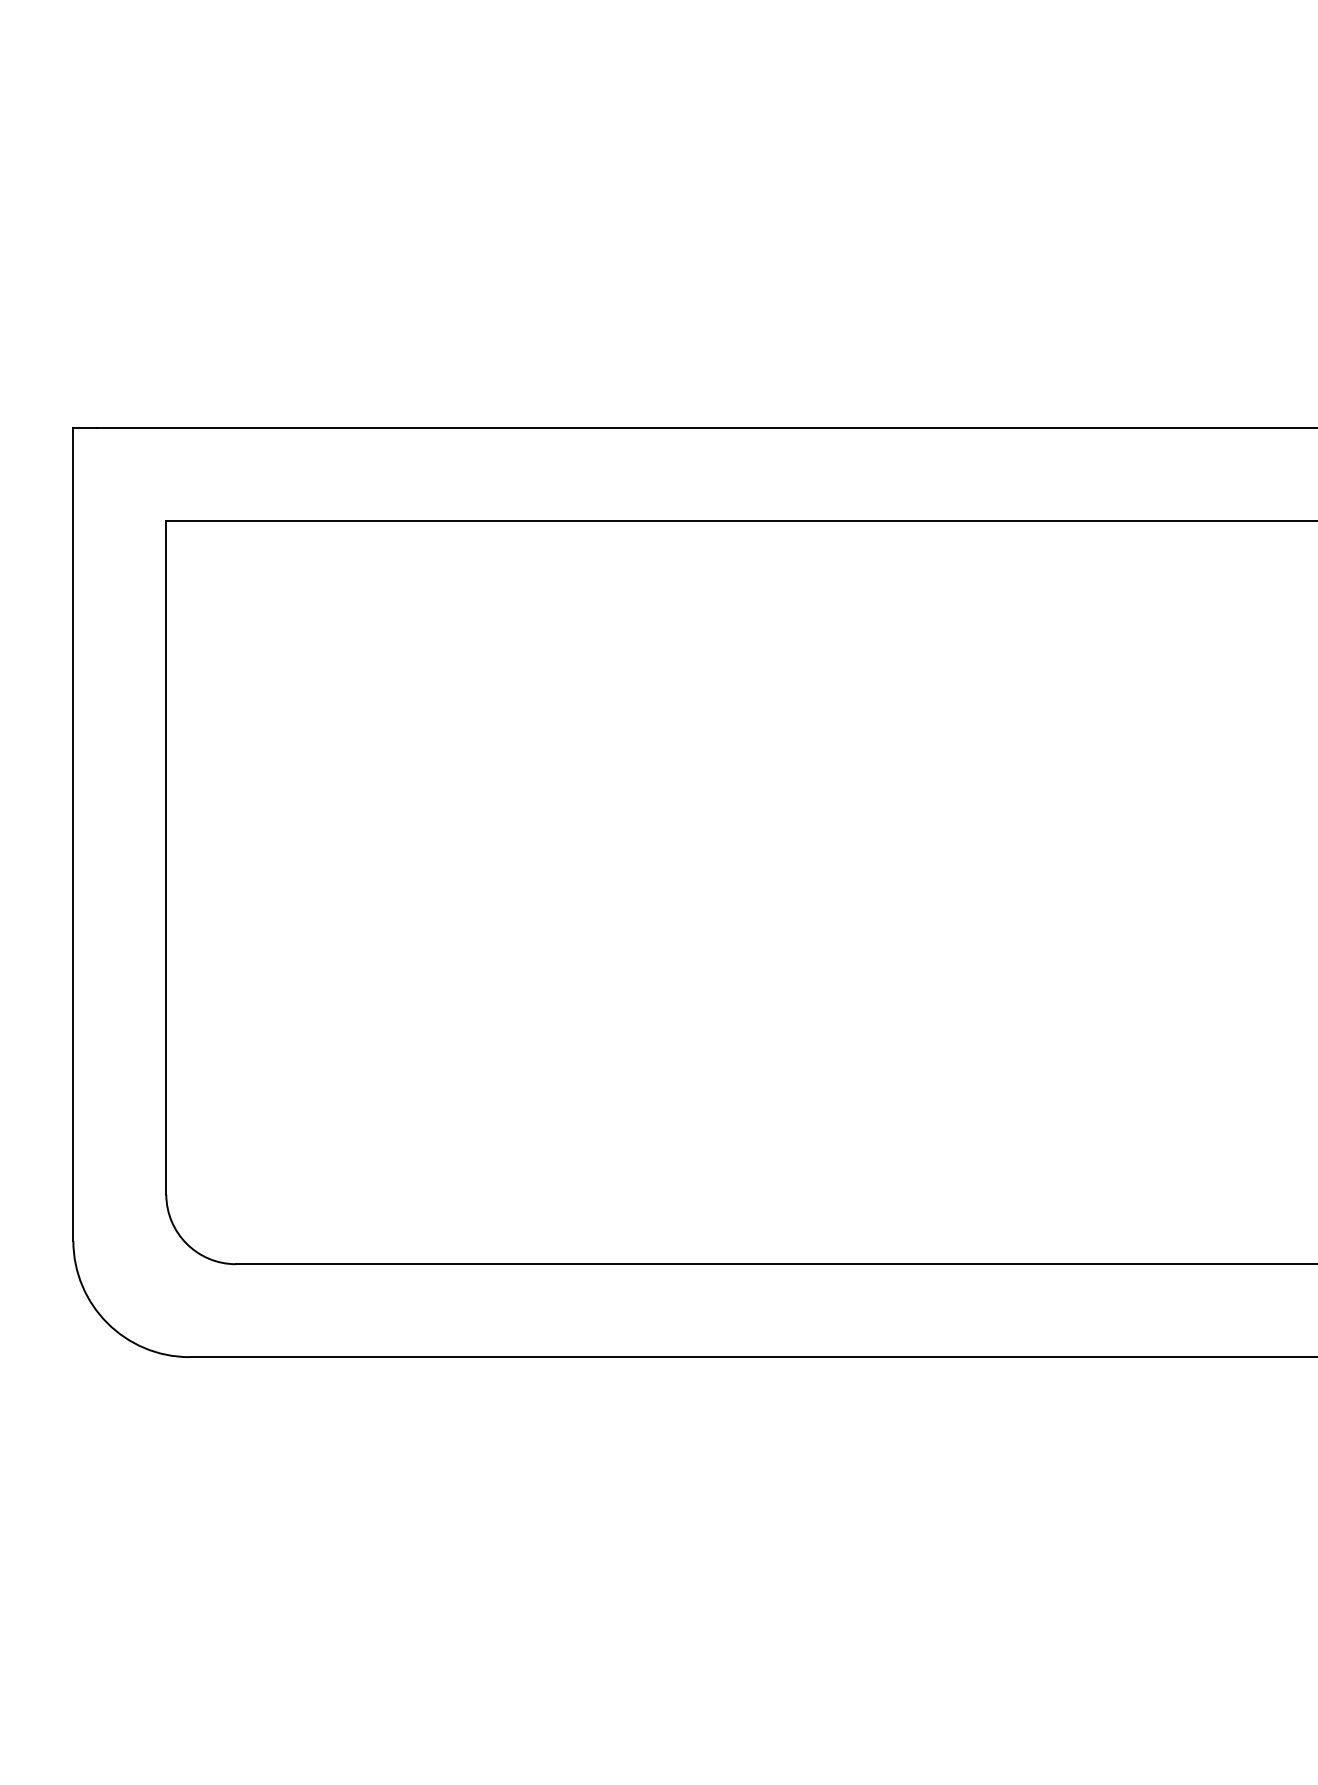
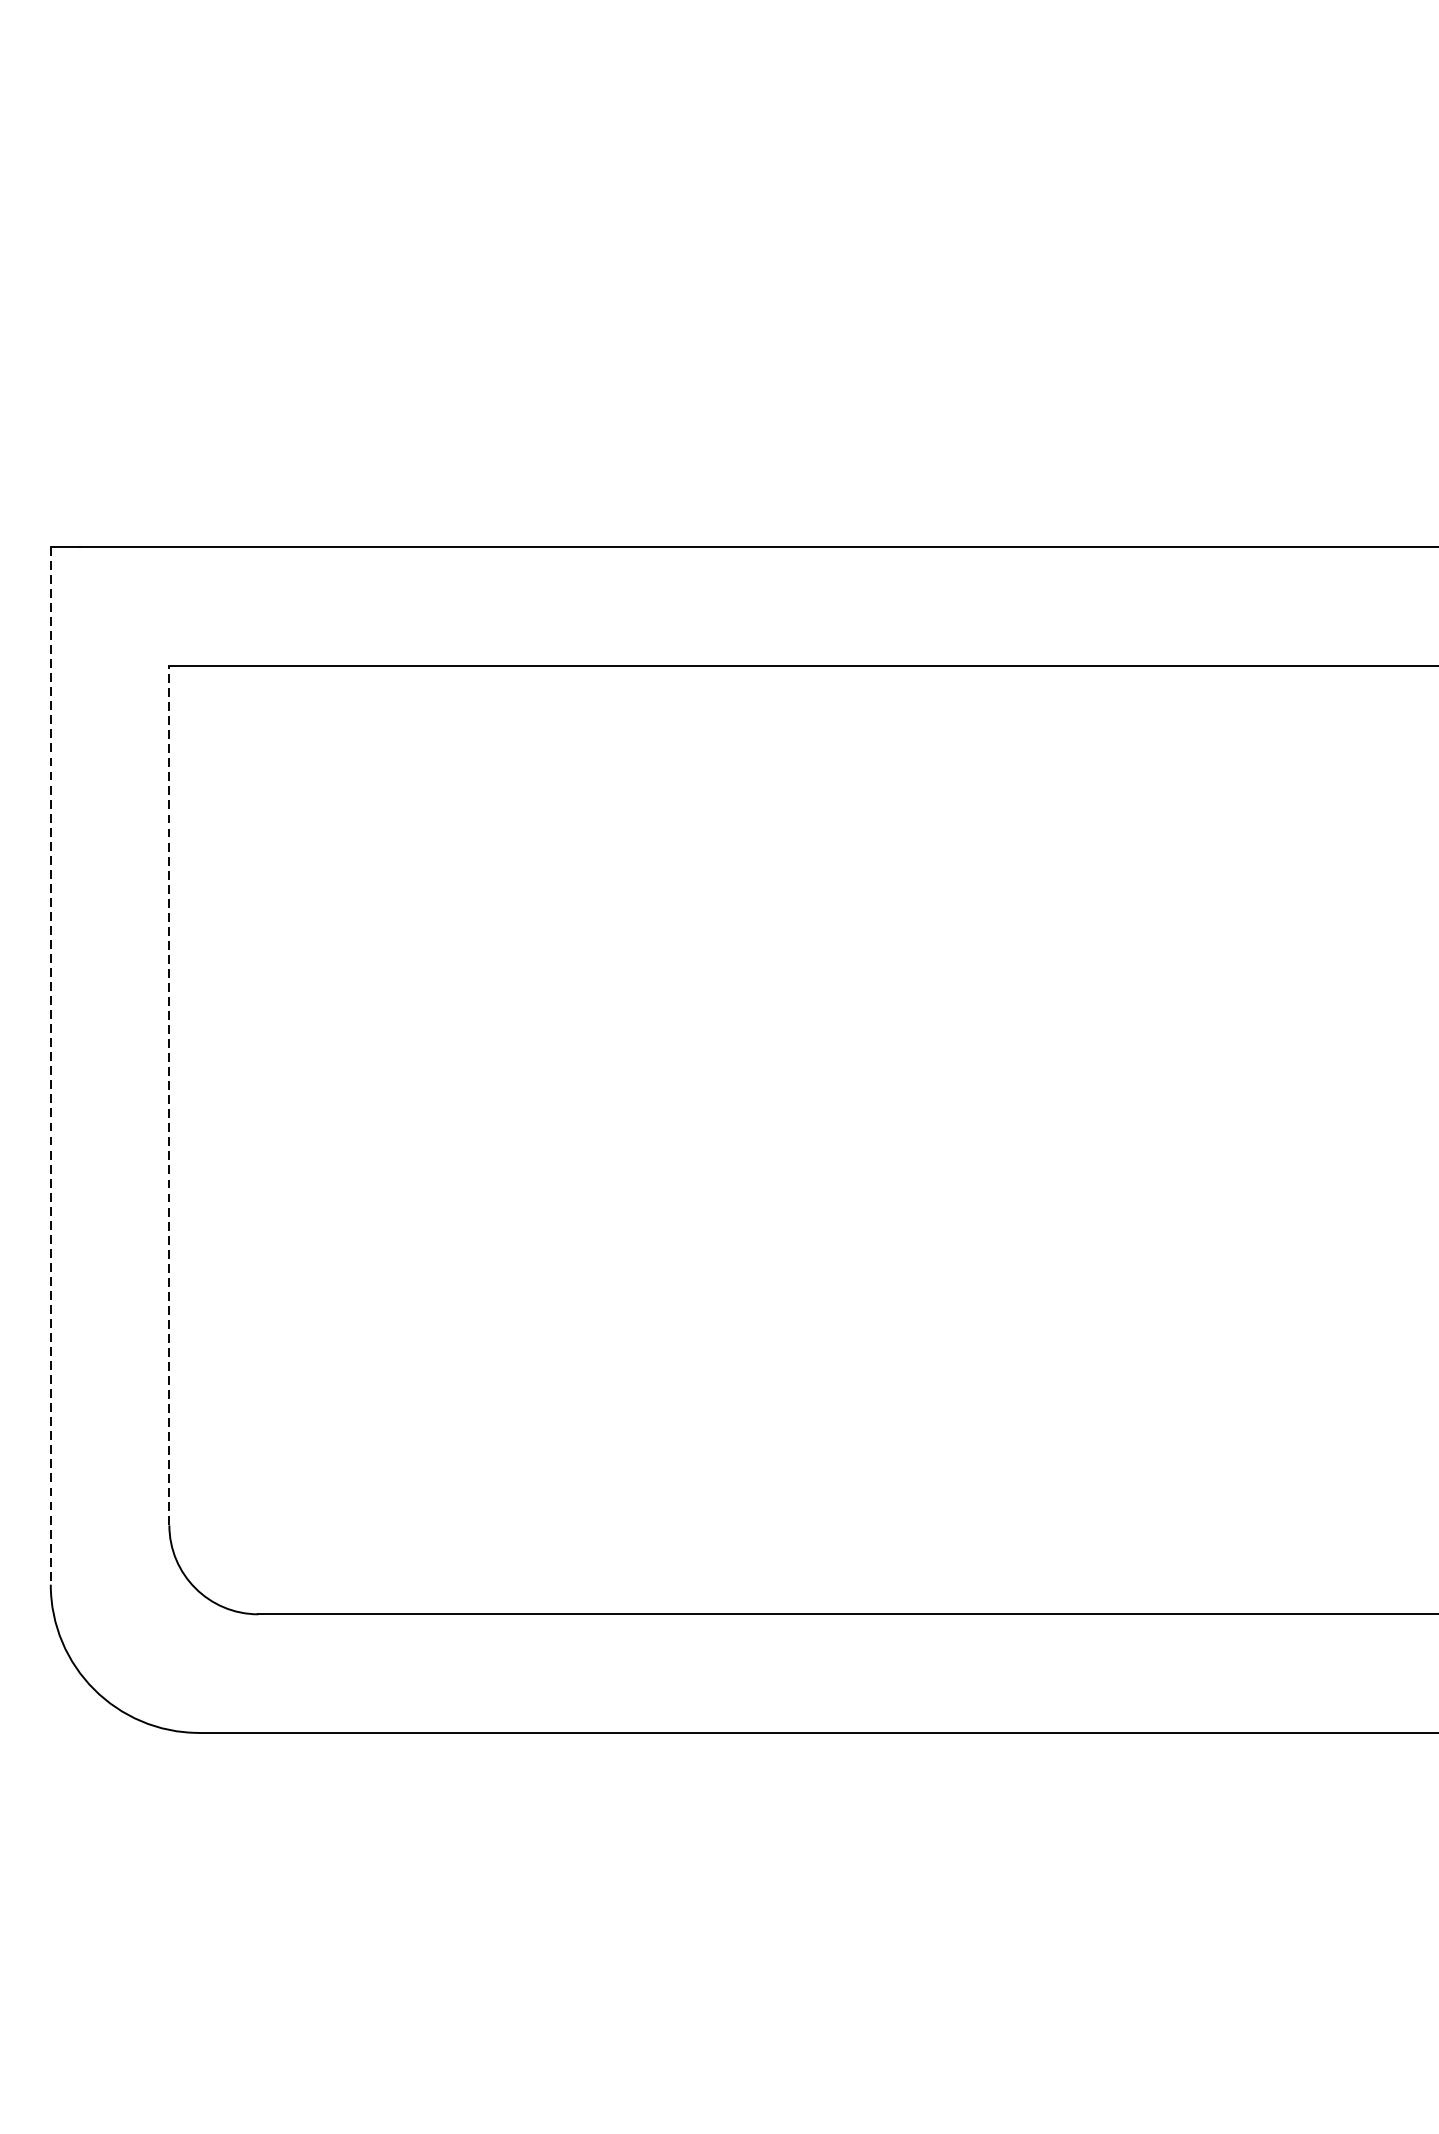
line: (73, 834) -> (50, 1065), solid -> dashed
line: (166, 857) -> (169, 1095), solid -> dashed

